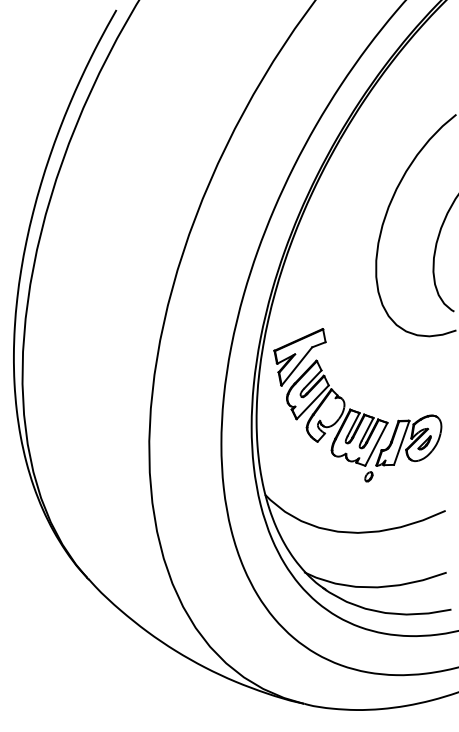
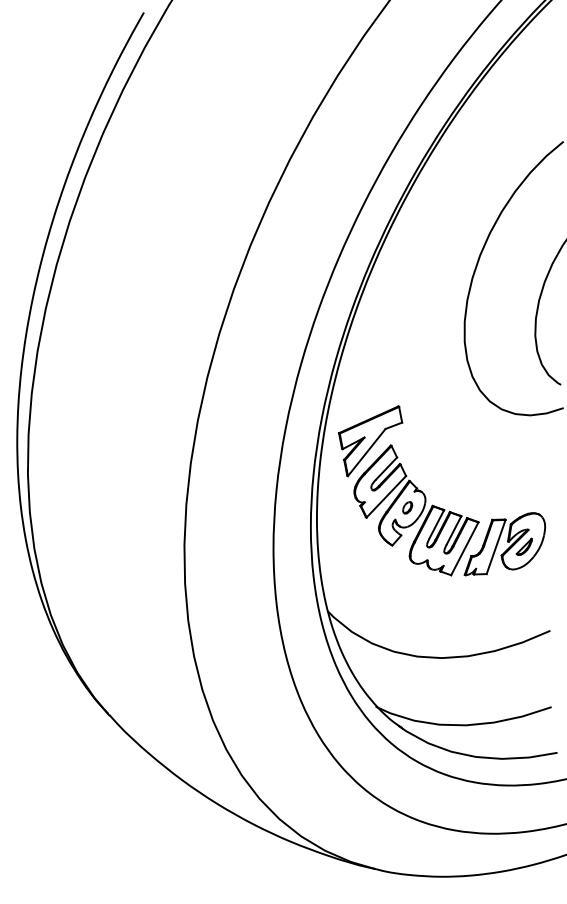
part: (368, 476) -> (407, 507), moved

